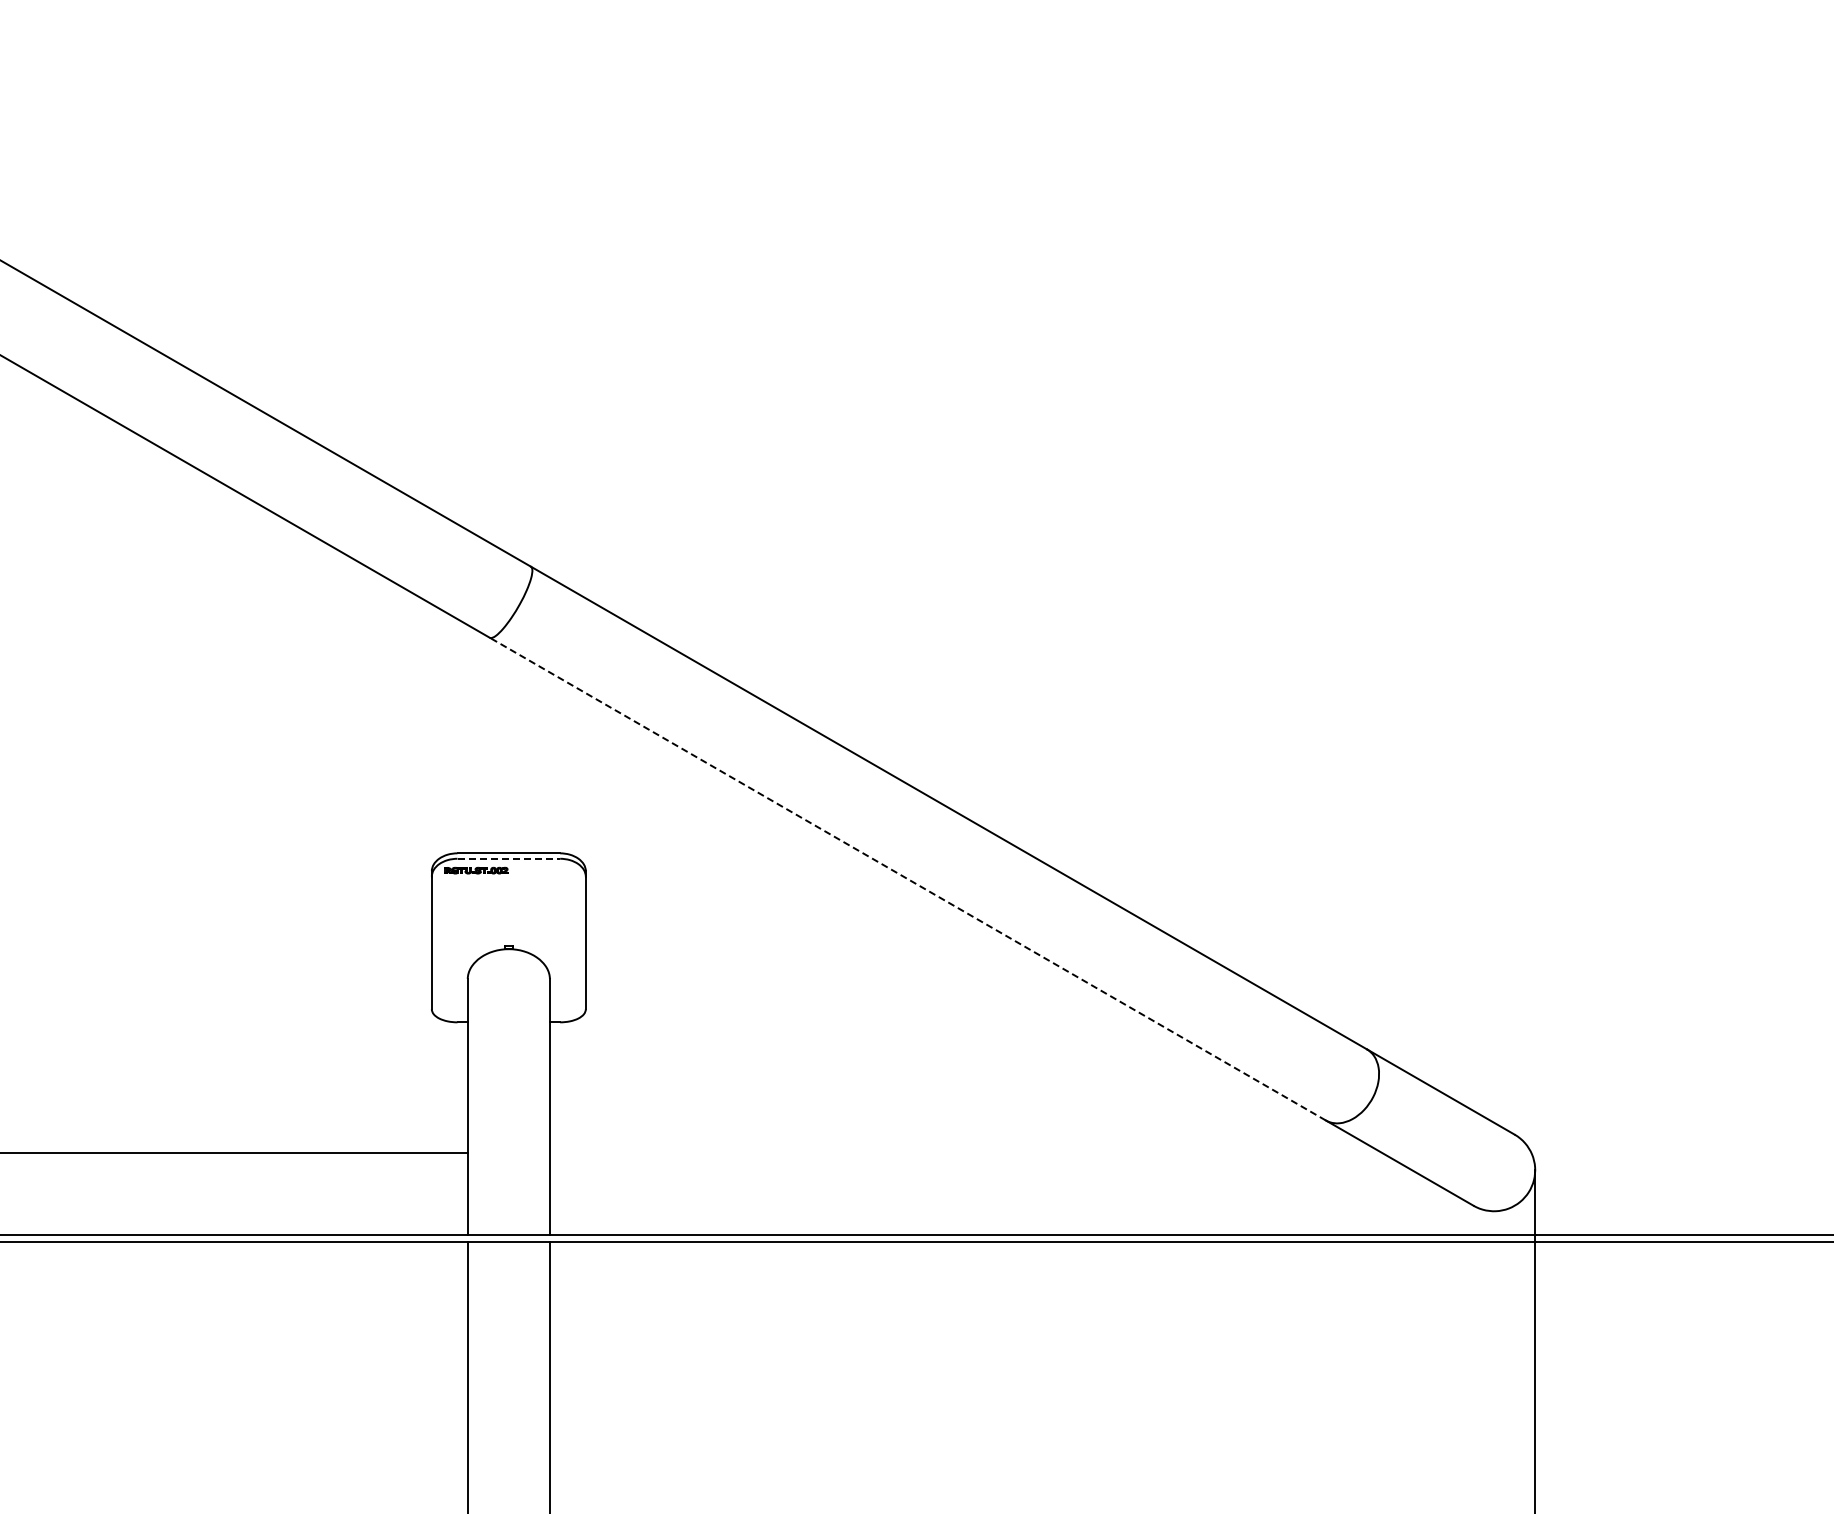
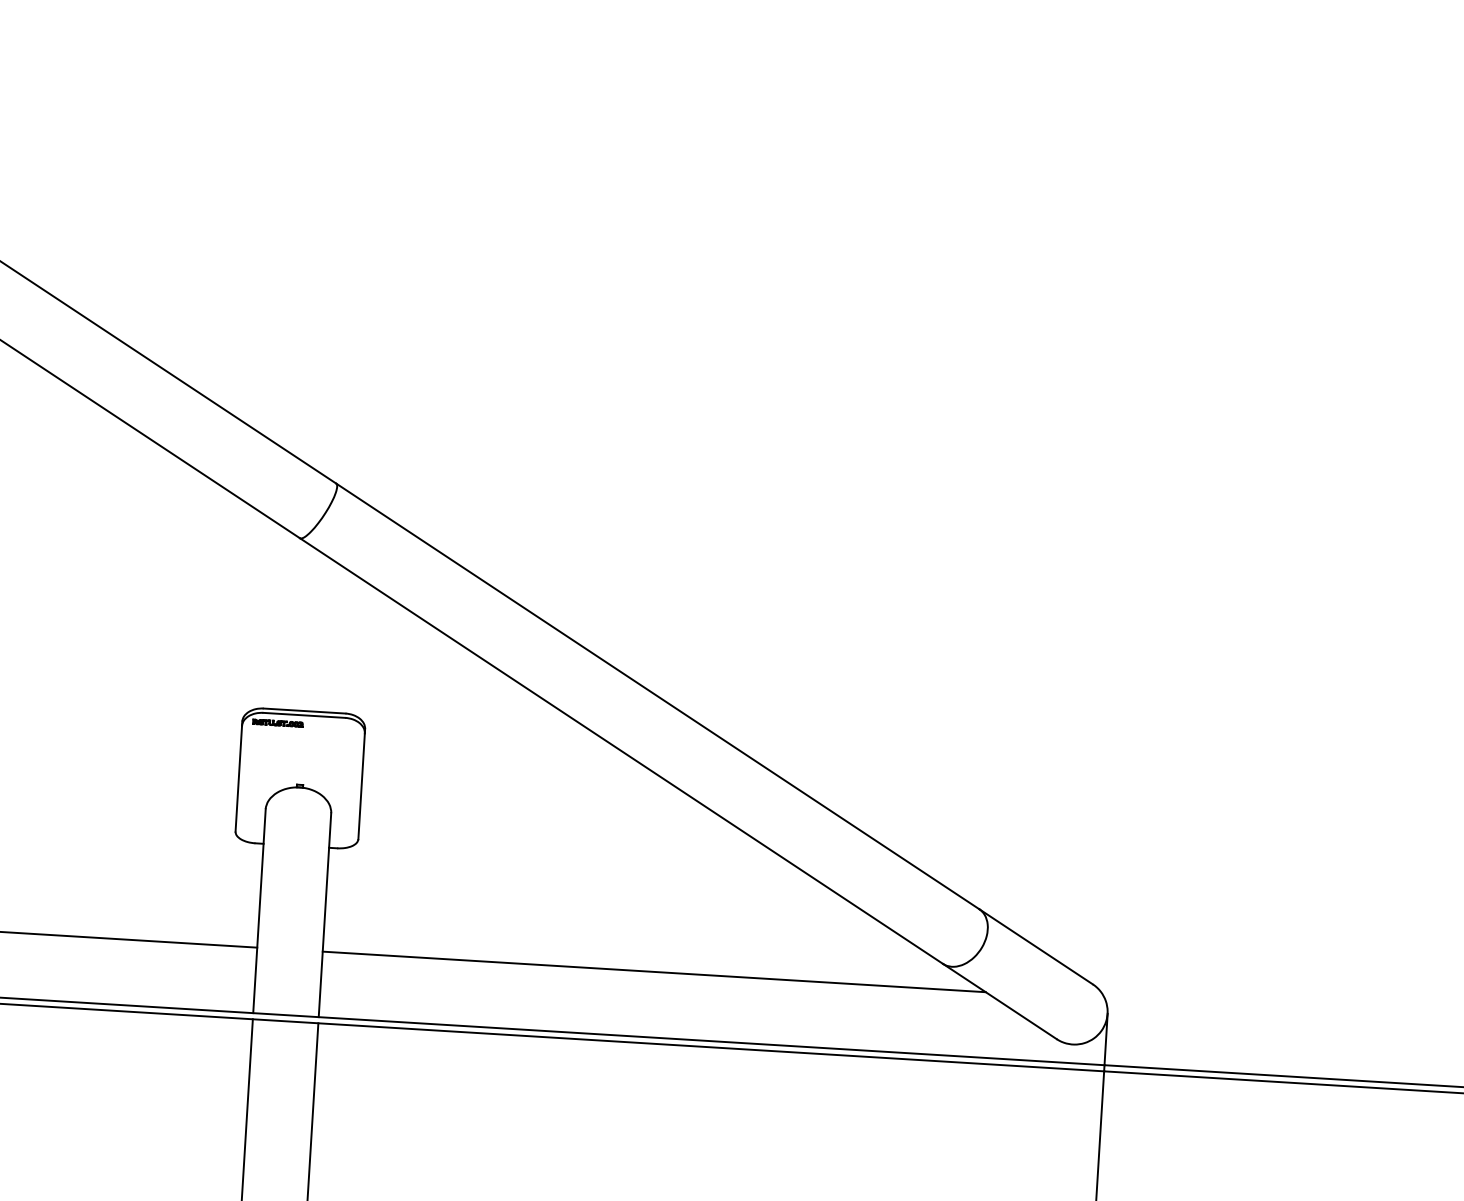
line: (509, 858) -> (304, 715), dashed -> solid
line: (907, 879) -> (621, 751), dashed -> solid
line: (965, 1152) -> (654, 971), added

